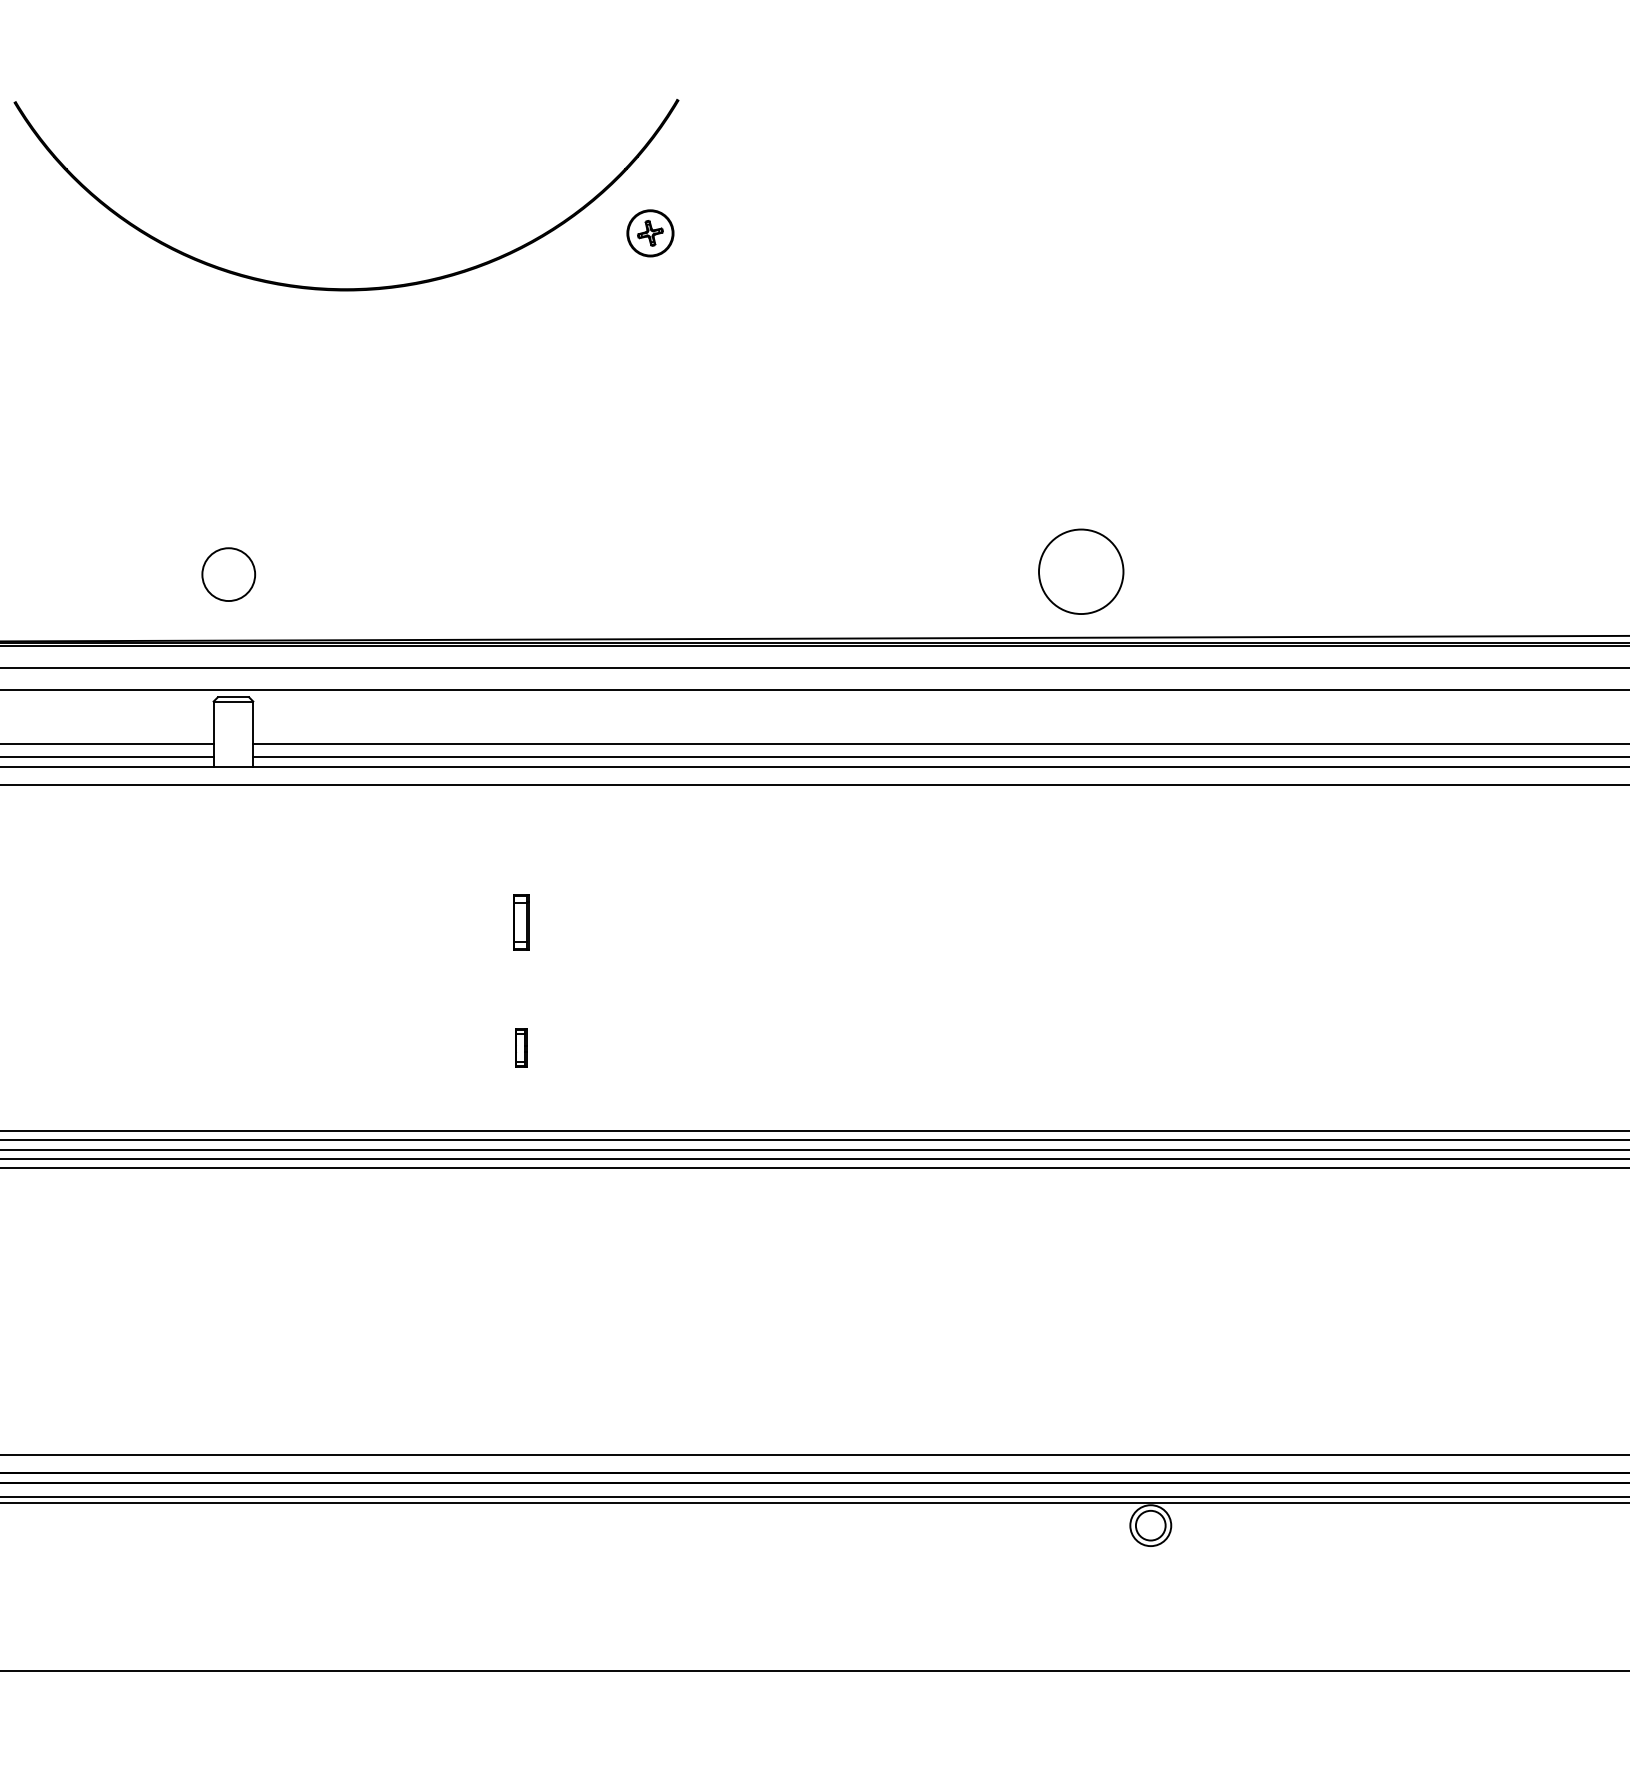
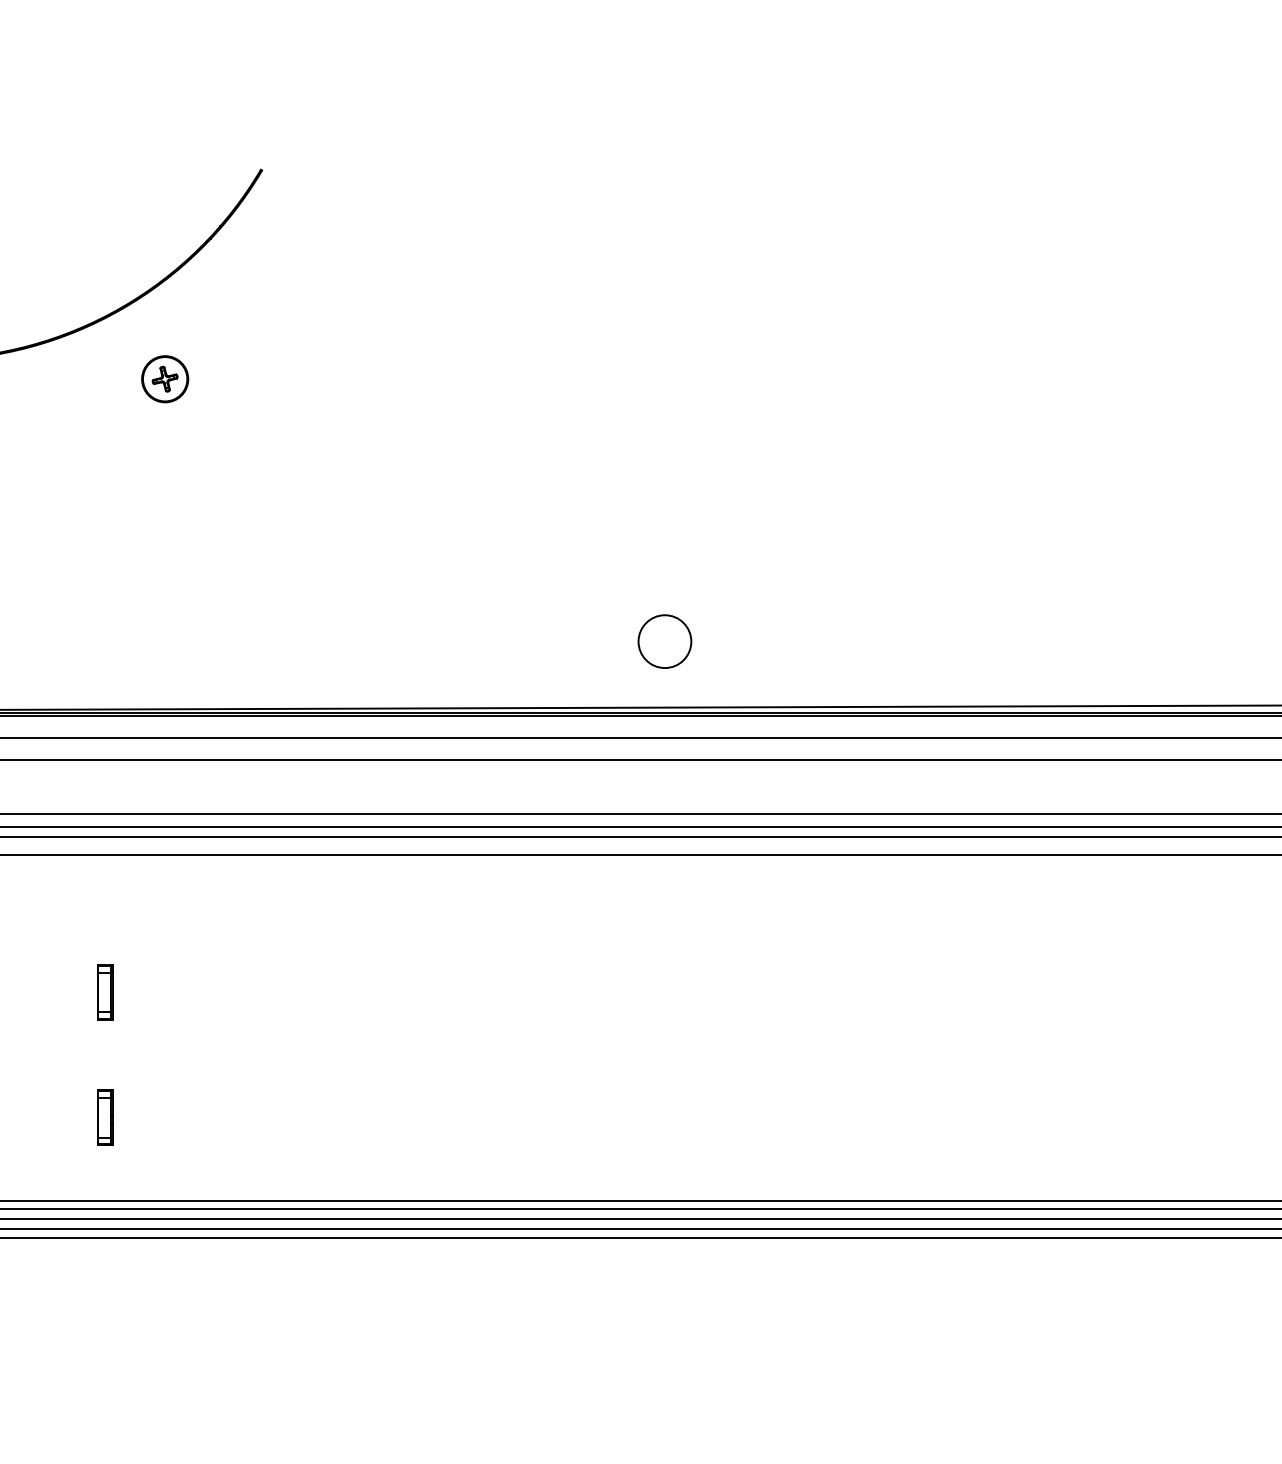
part: (650, 233) -> (165, 379), moved
circle: (1080, 571) -> (664, 641), size x0.62
part: (521, 1047) -> (105, 1117), size x1.43

